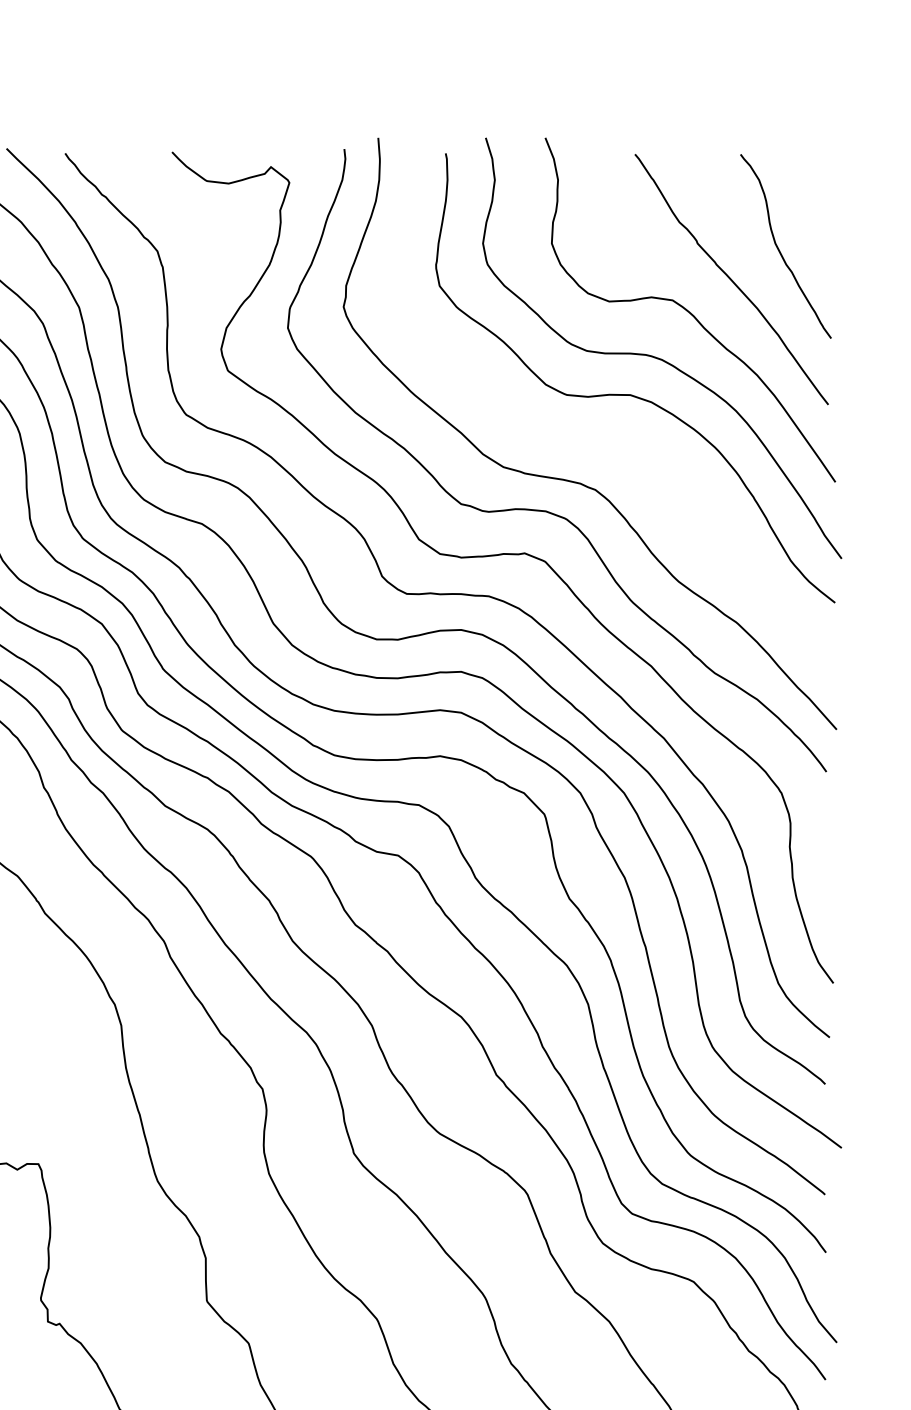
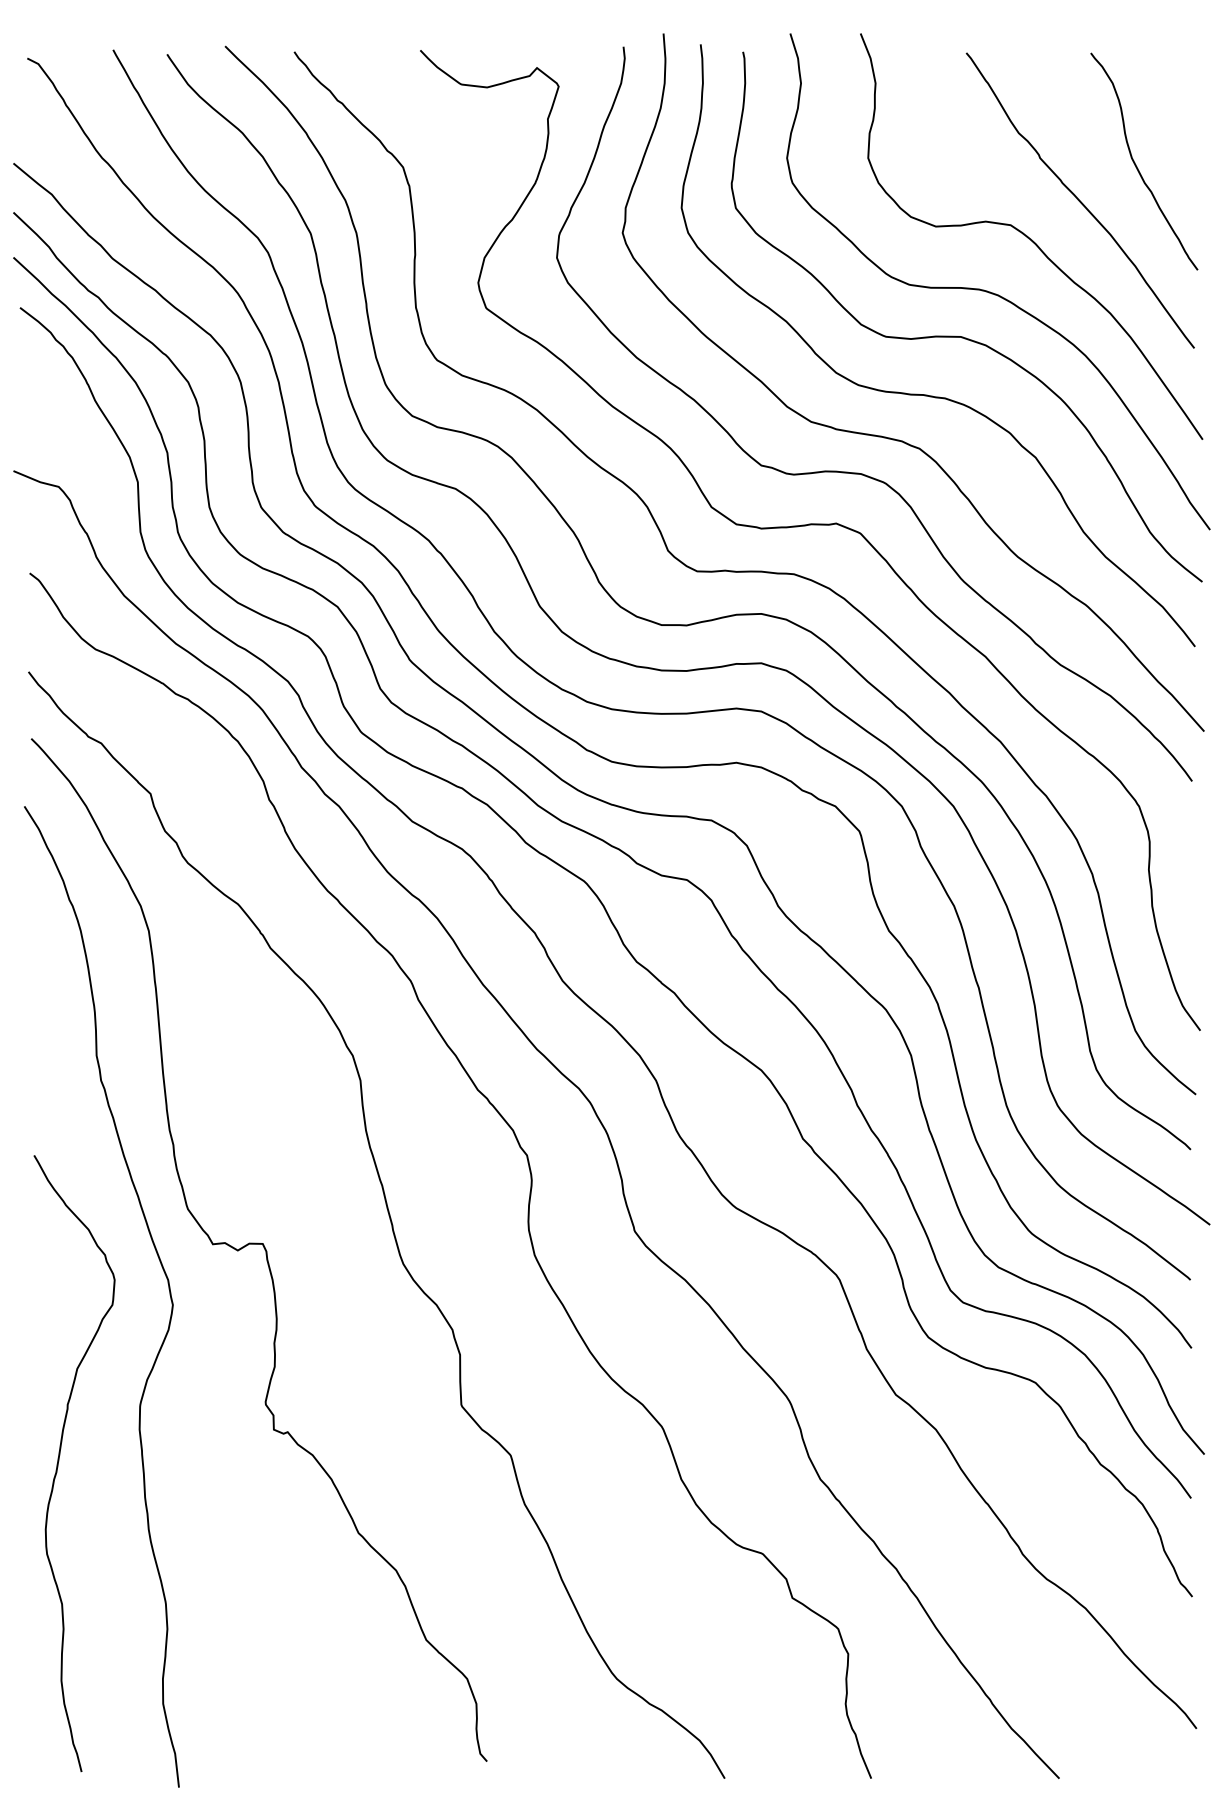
curve: (602, 443) -> (927, 394), added

